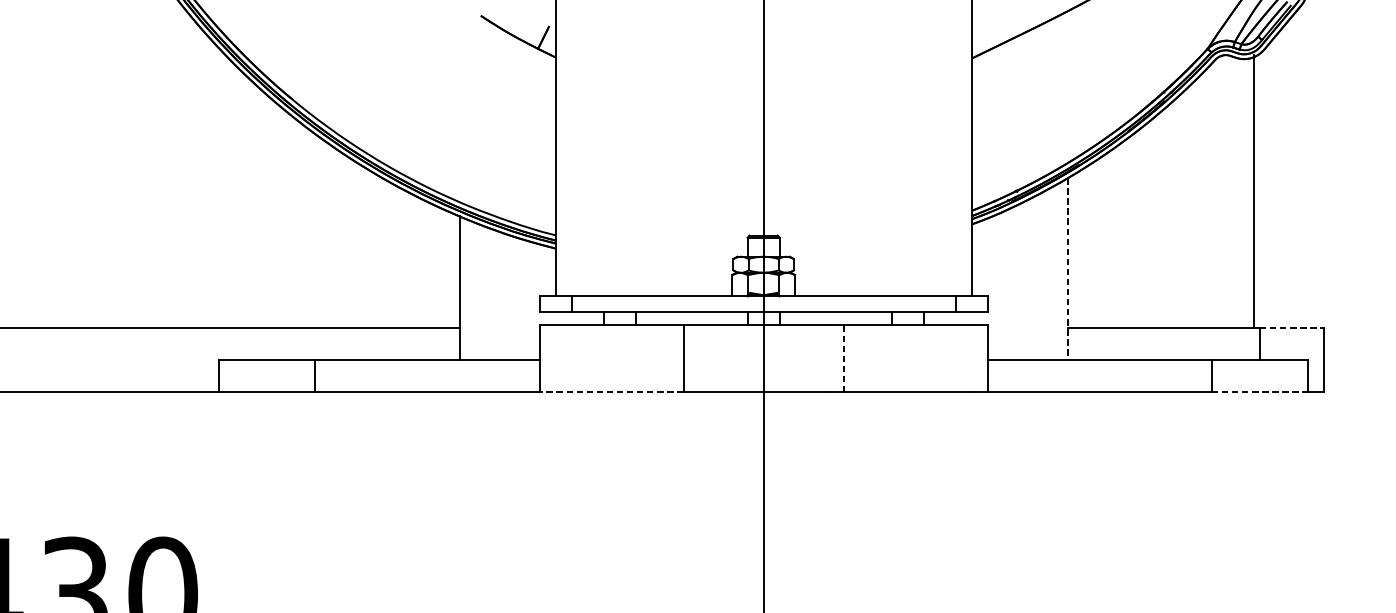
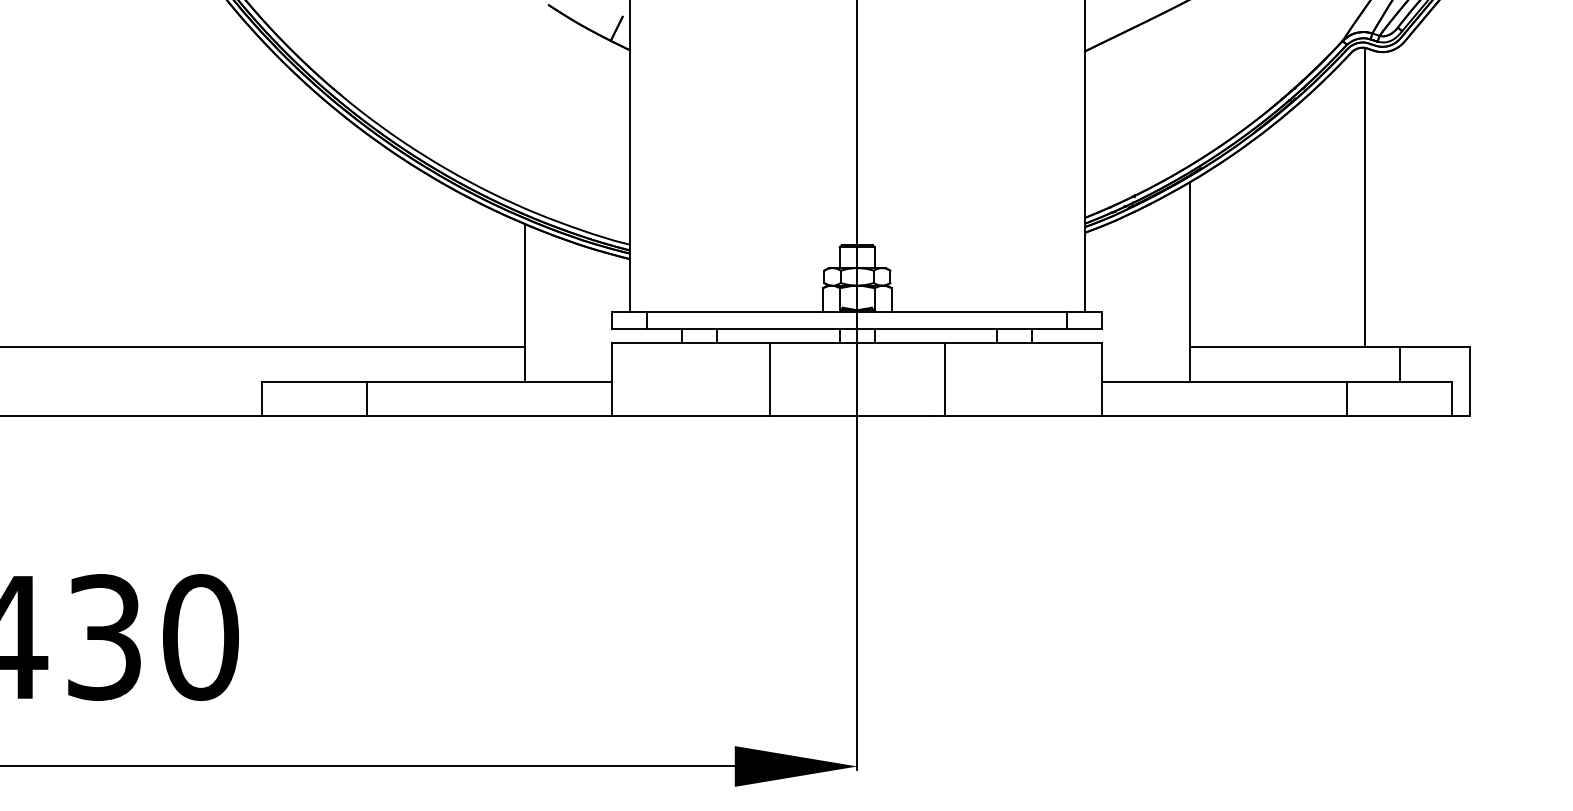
line: (1253, 191) -> (1364, 196), moved
line: (1067, 268) -> (1189, 281), dashed -> solid
line: (1291, 328) -> (1434, 346), dashed -> solid
line: (843, 358) -> (944, 379), dashed -> solid
line: (611, 392) -> (691, 416), dashed -> solid
line: (1260, 392) -> (1400, 416), dashed -> solid

